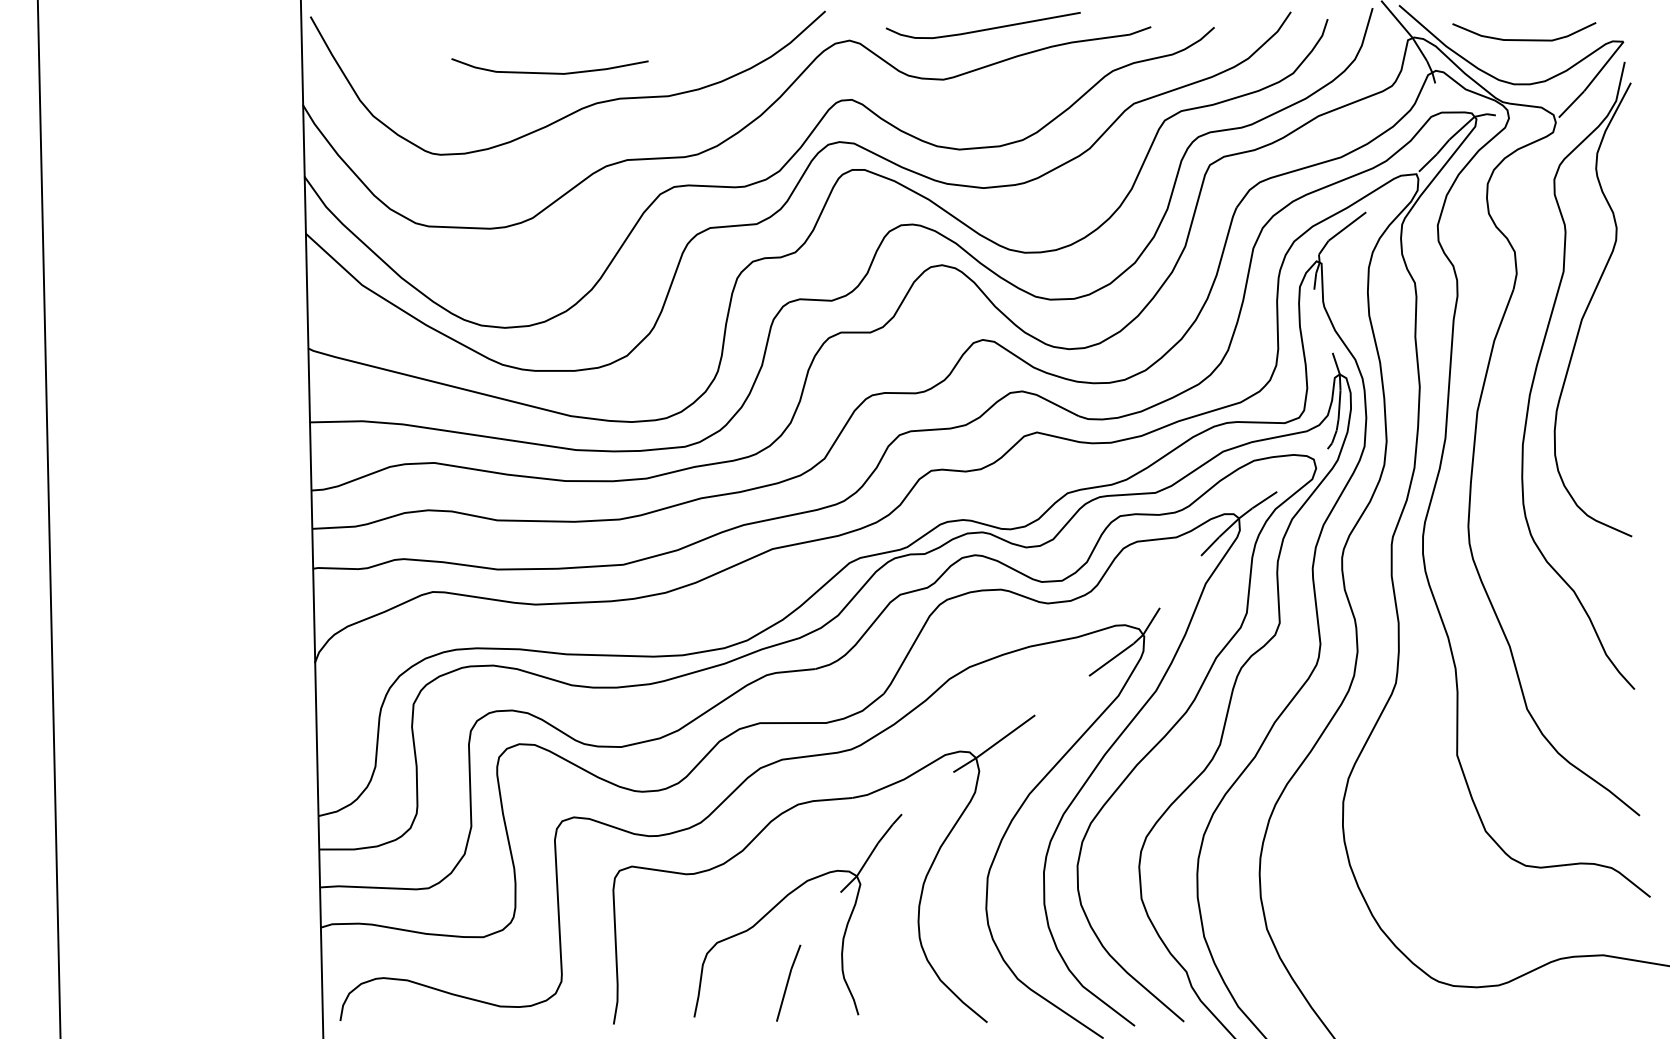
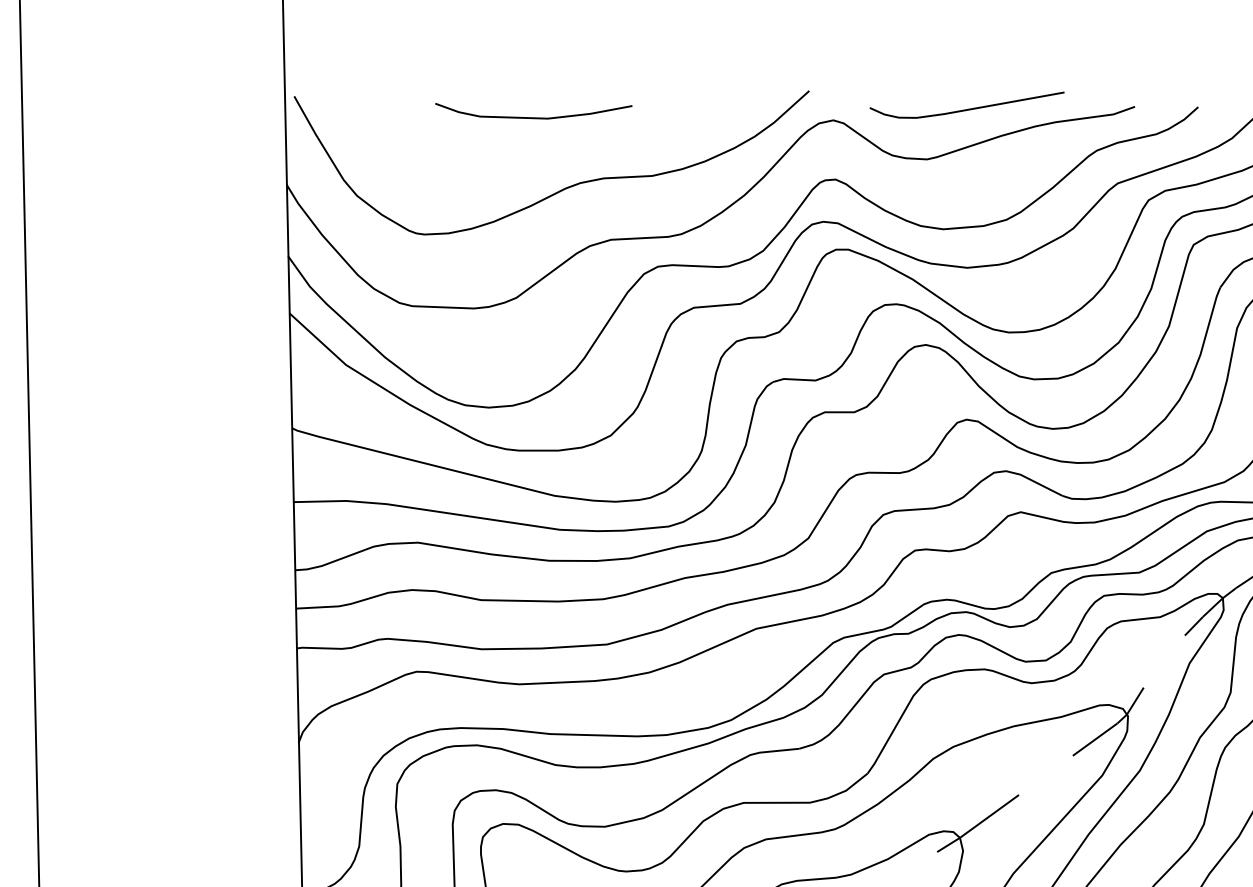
curve: (549, 72) -> (533, 117), moved

